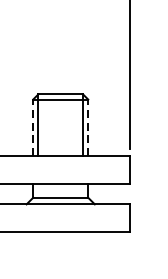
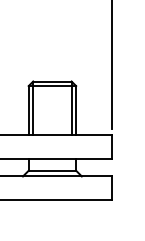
line: (32, 126) -> (28, 109), dashed -> solid
line: (88, 126) -> (76, 109), dashed -> solid

